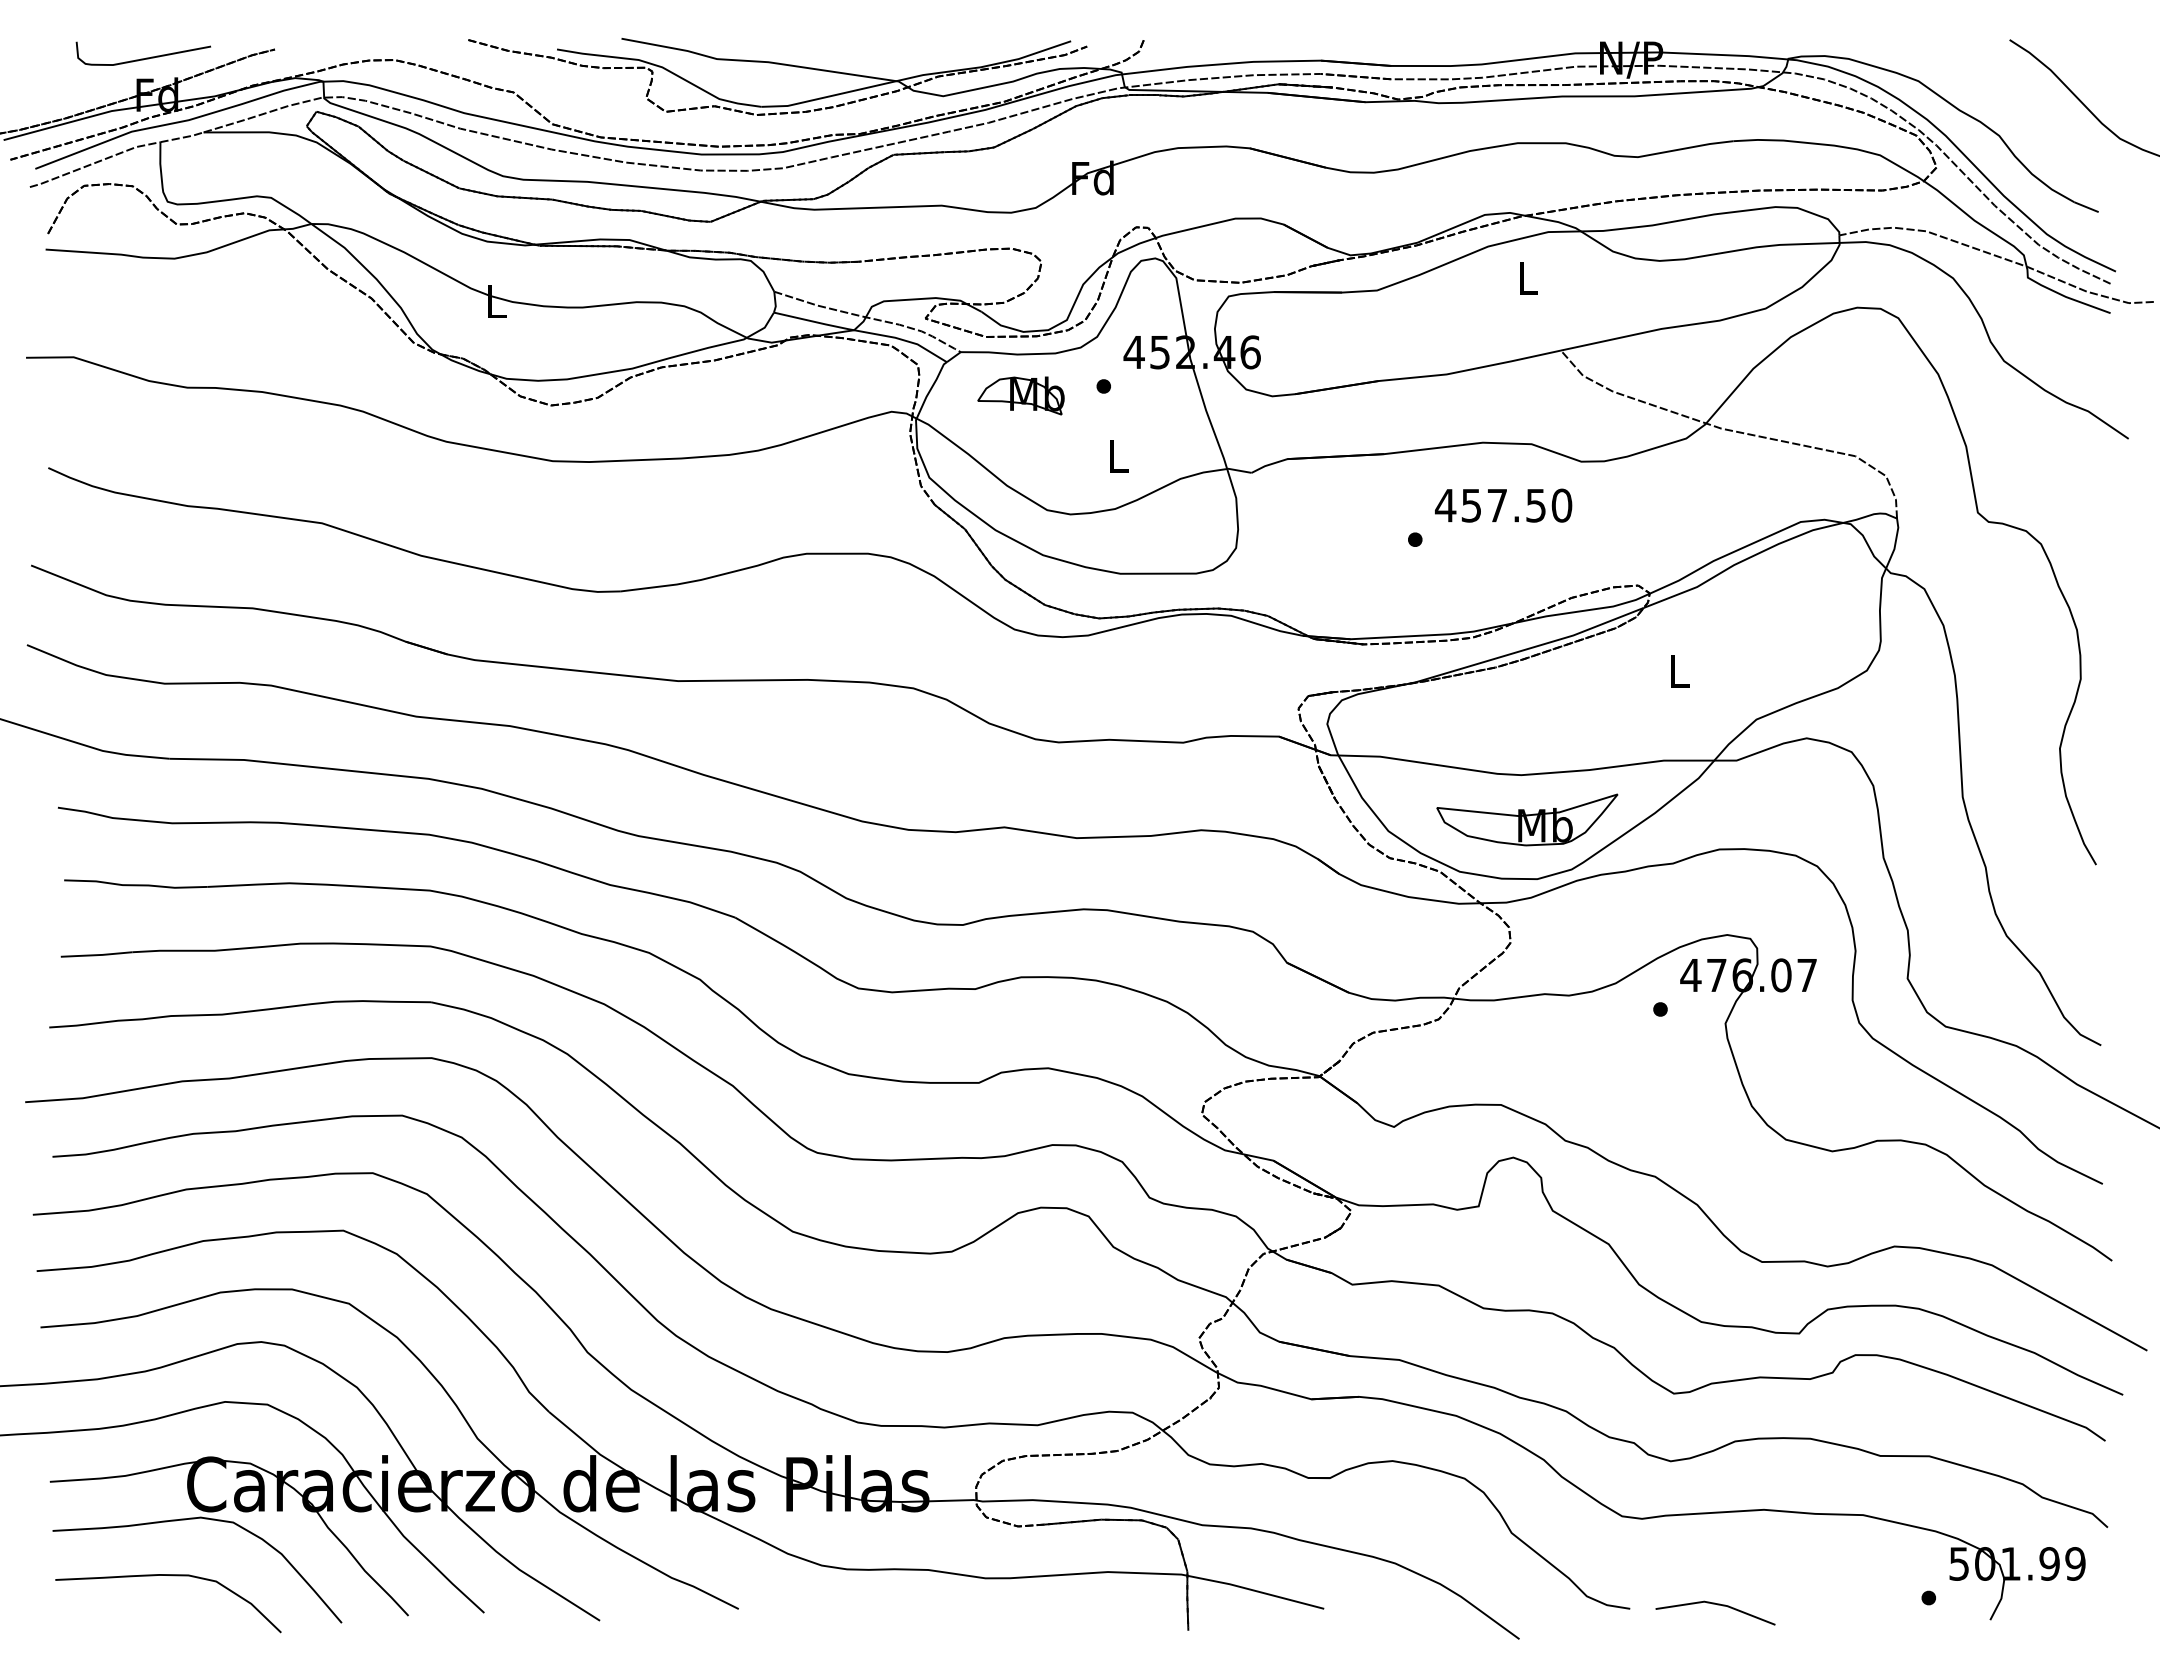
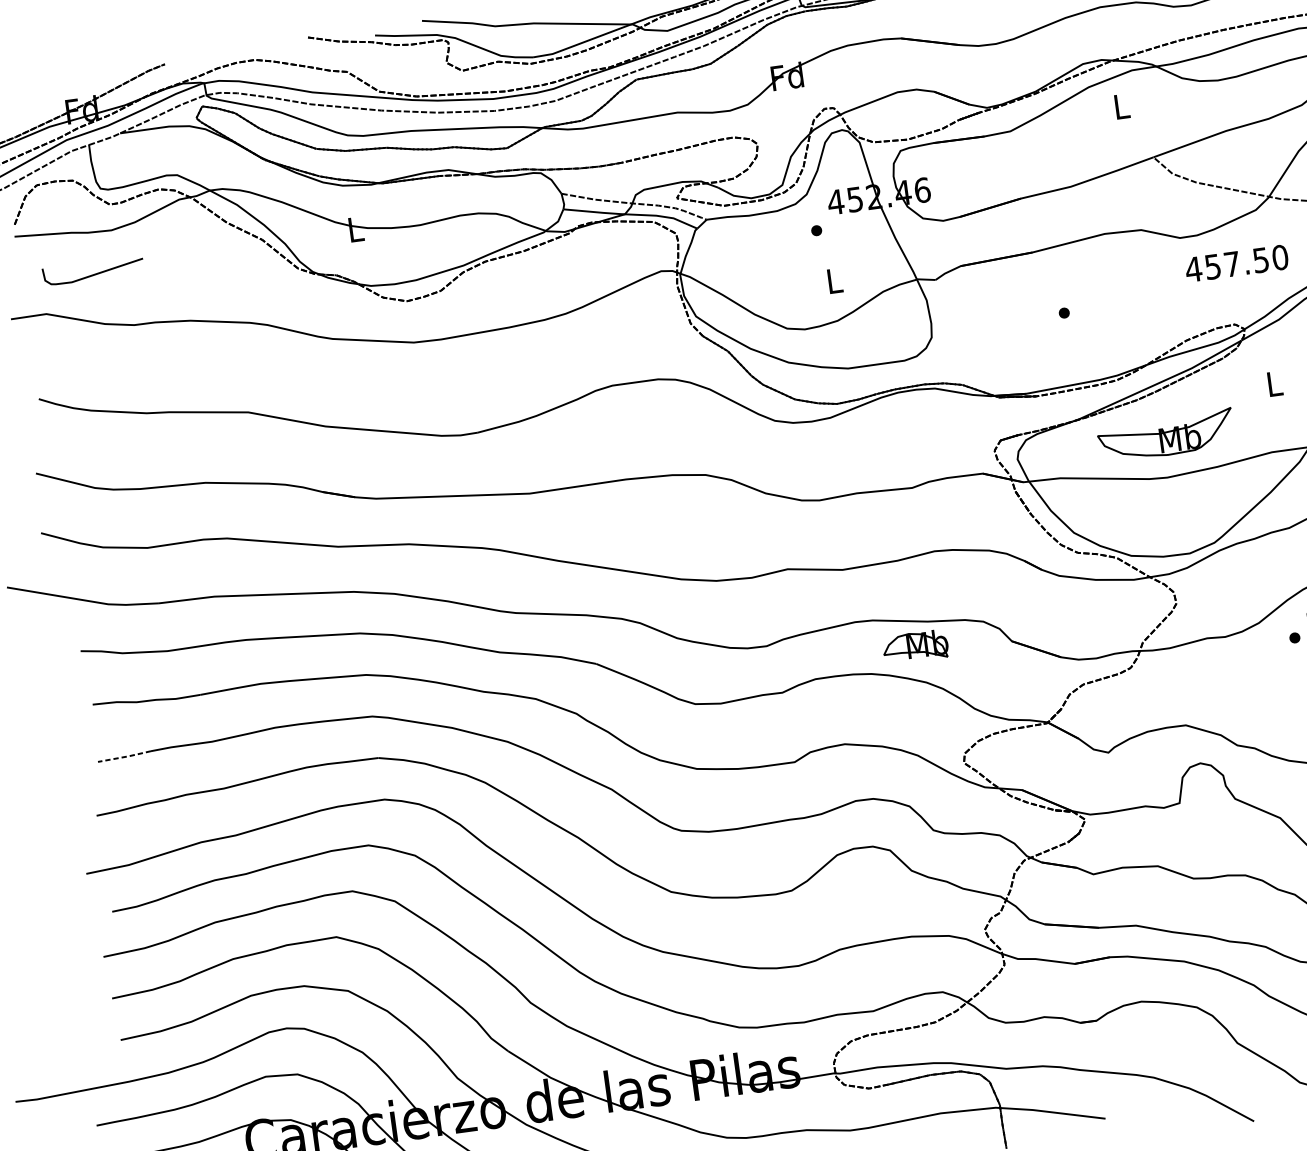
curve: (142, 58) -> (93, 274), moved
part: (1020, 395) -> (915, 646), moved
text: (1503, 505) -> (1236, 263), moved
part: (1527, 819) -> (1166, 435), moved
line: (96, 955) -> (124, 757), solid -> dashed

